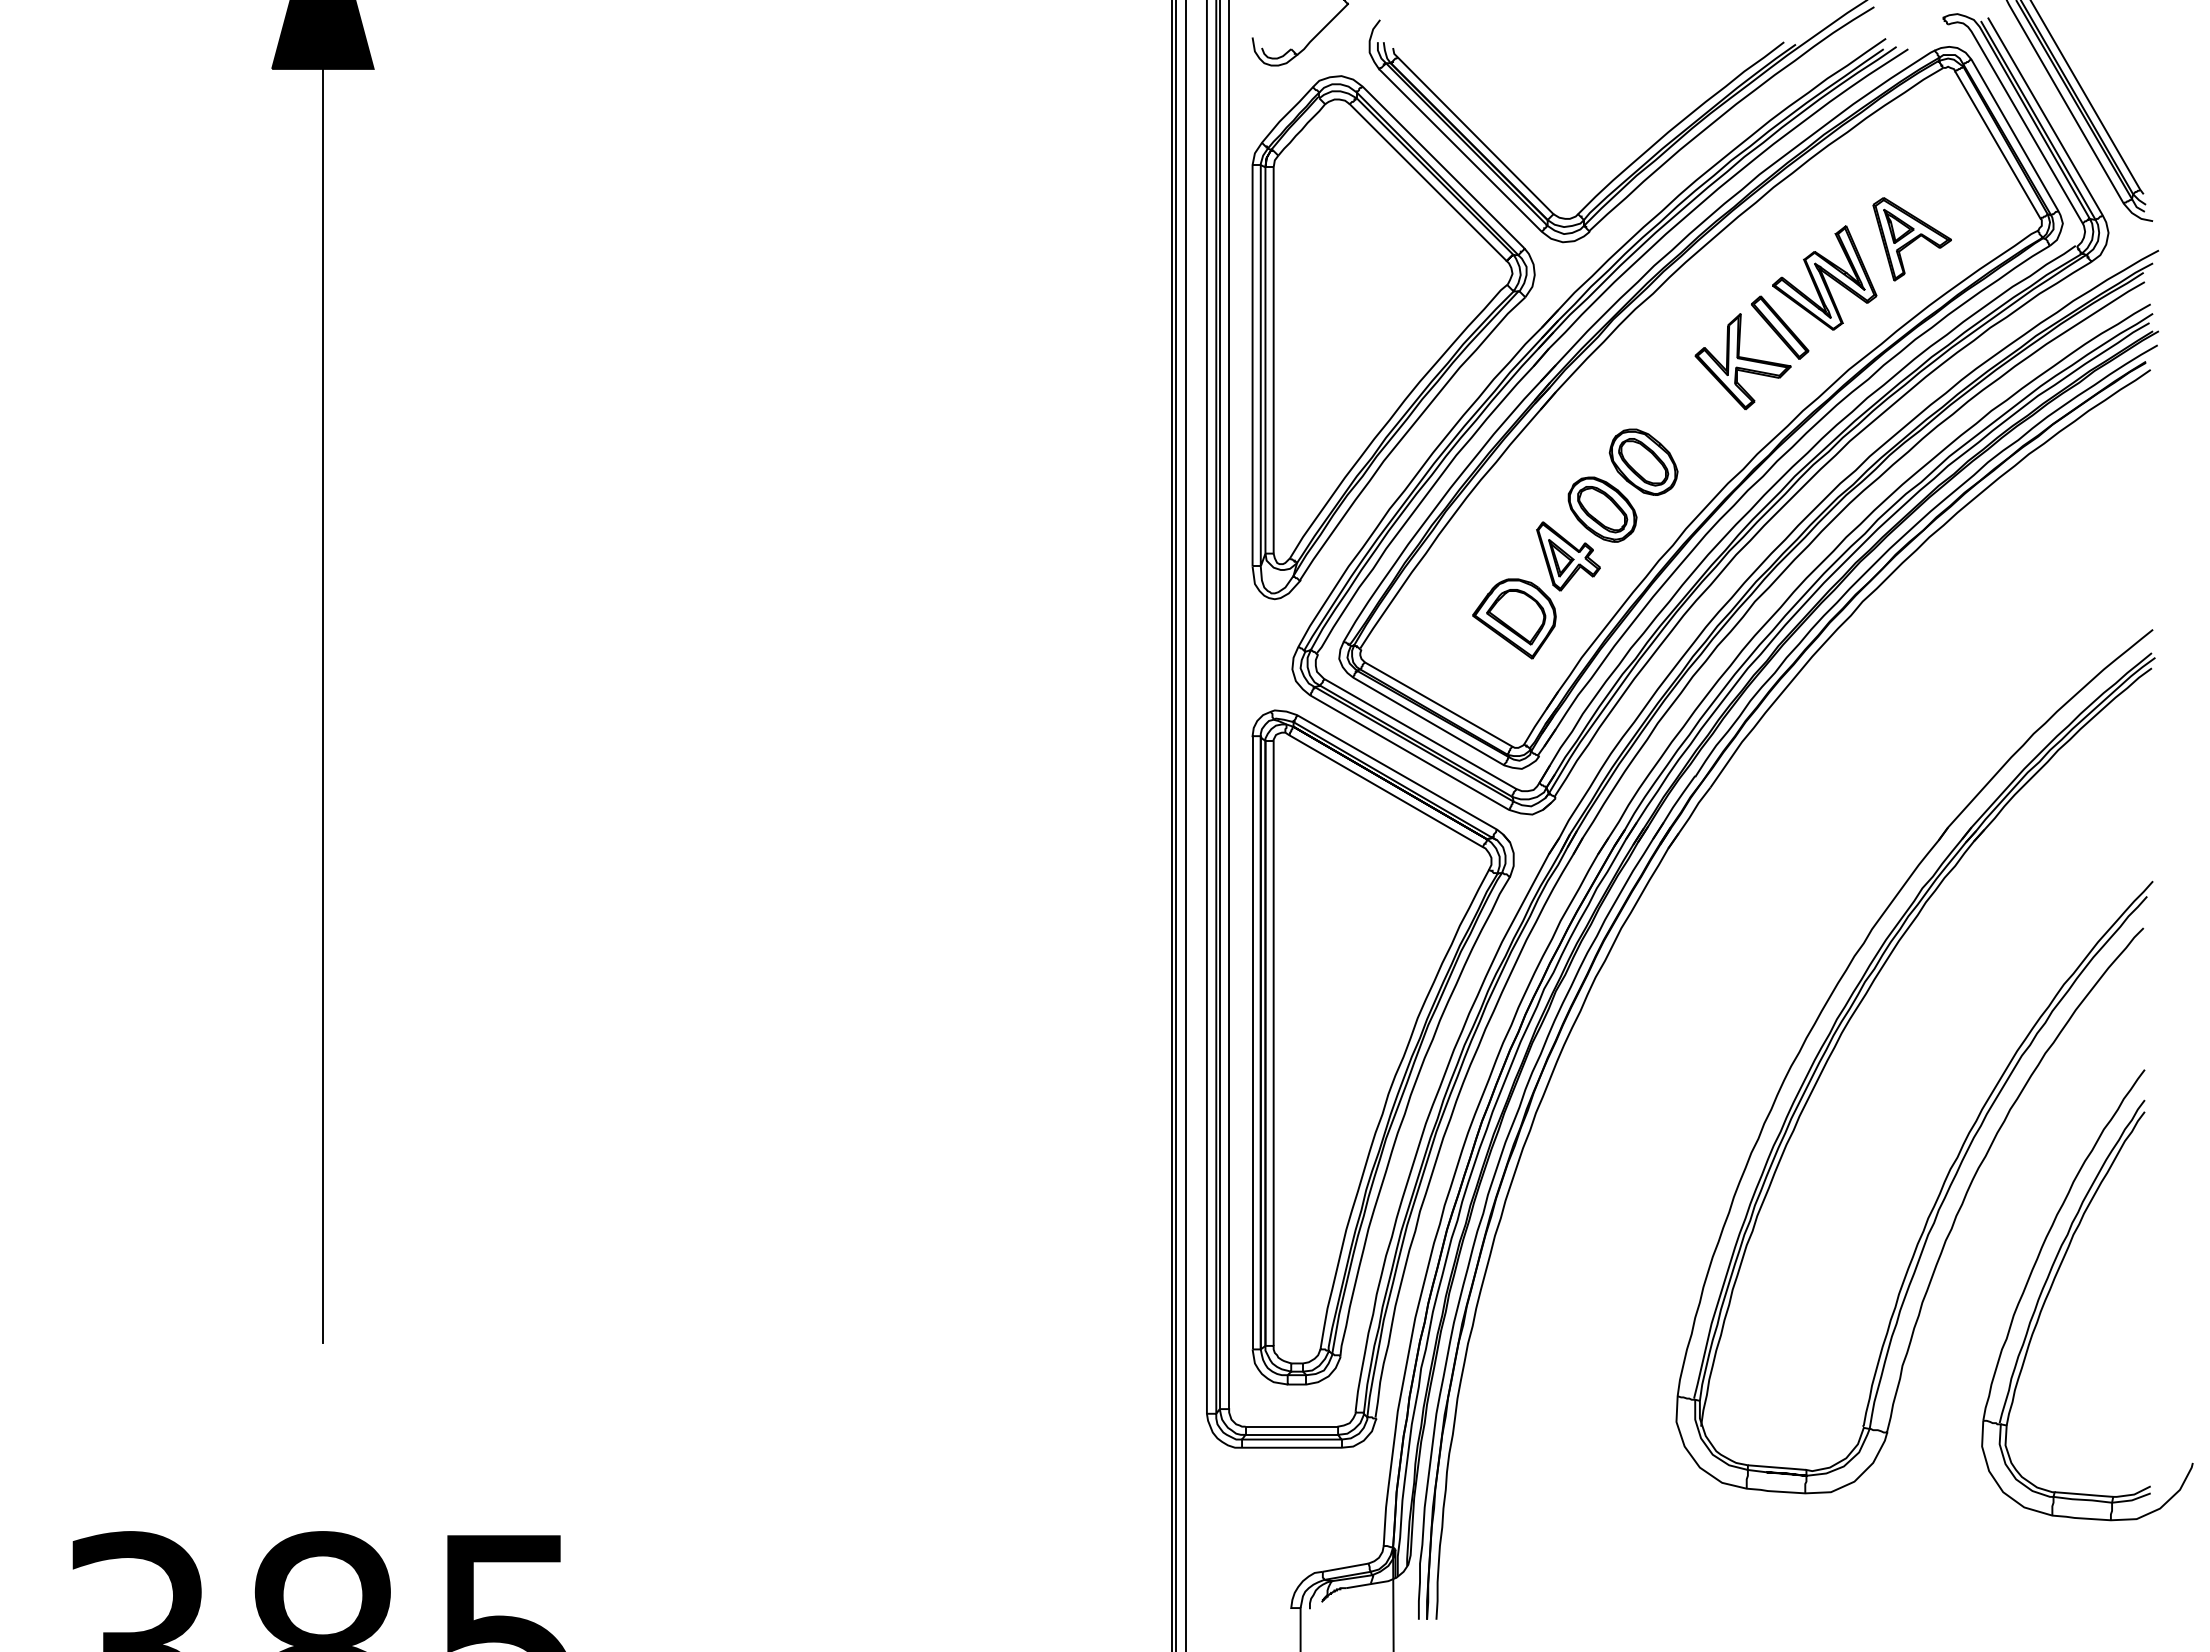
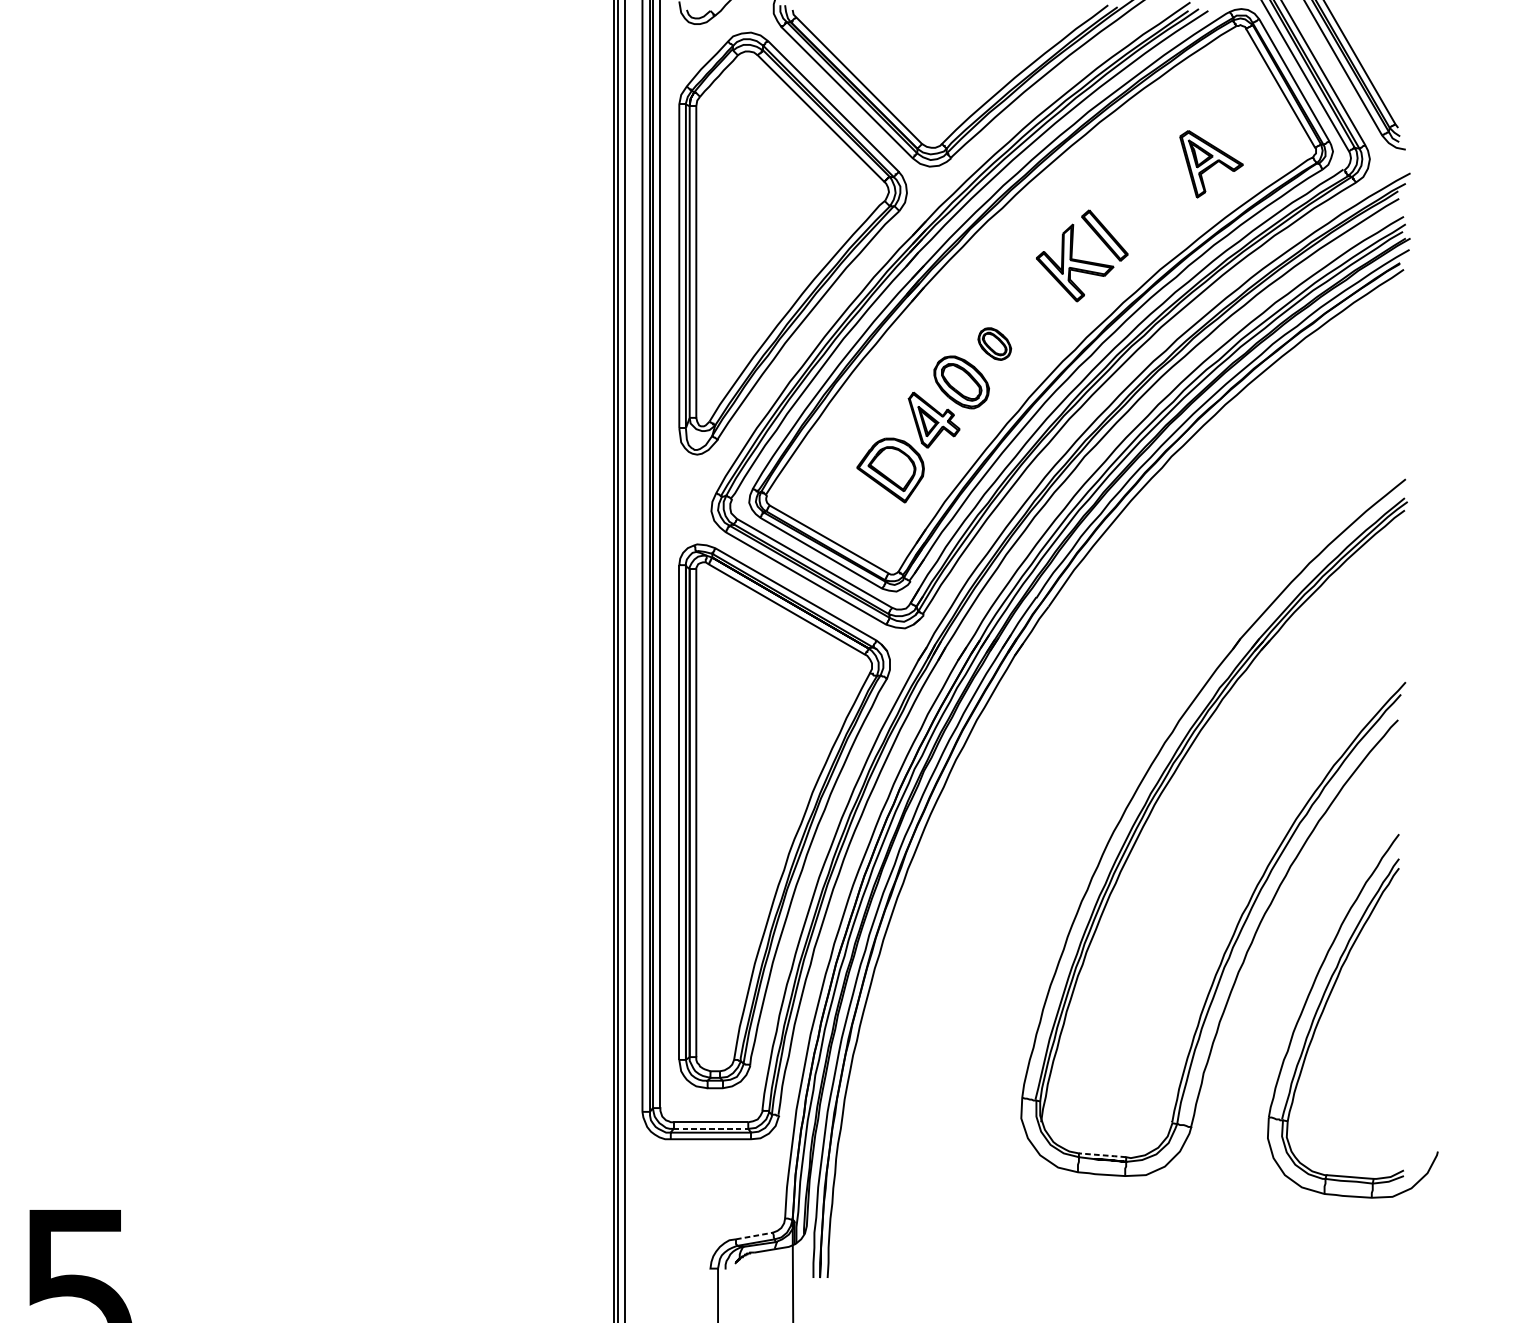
part: (1824, 277) -> (1140, 195), removed
part: (1643, 461) -> (994, 343), size x0.6
line: (1292, 1434) -> (711, 1128), solid -> dashed
line: (1777, 1467) -> (1102, 1155), solid -> dashed
line: (1346, 1567) -> (755, 1235), solid -> dashed

